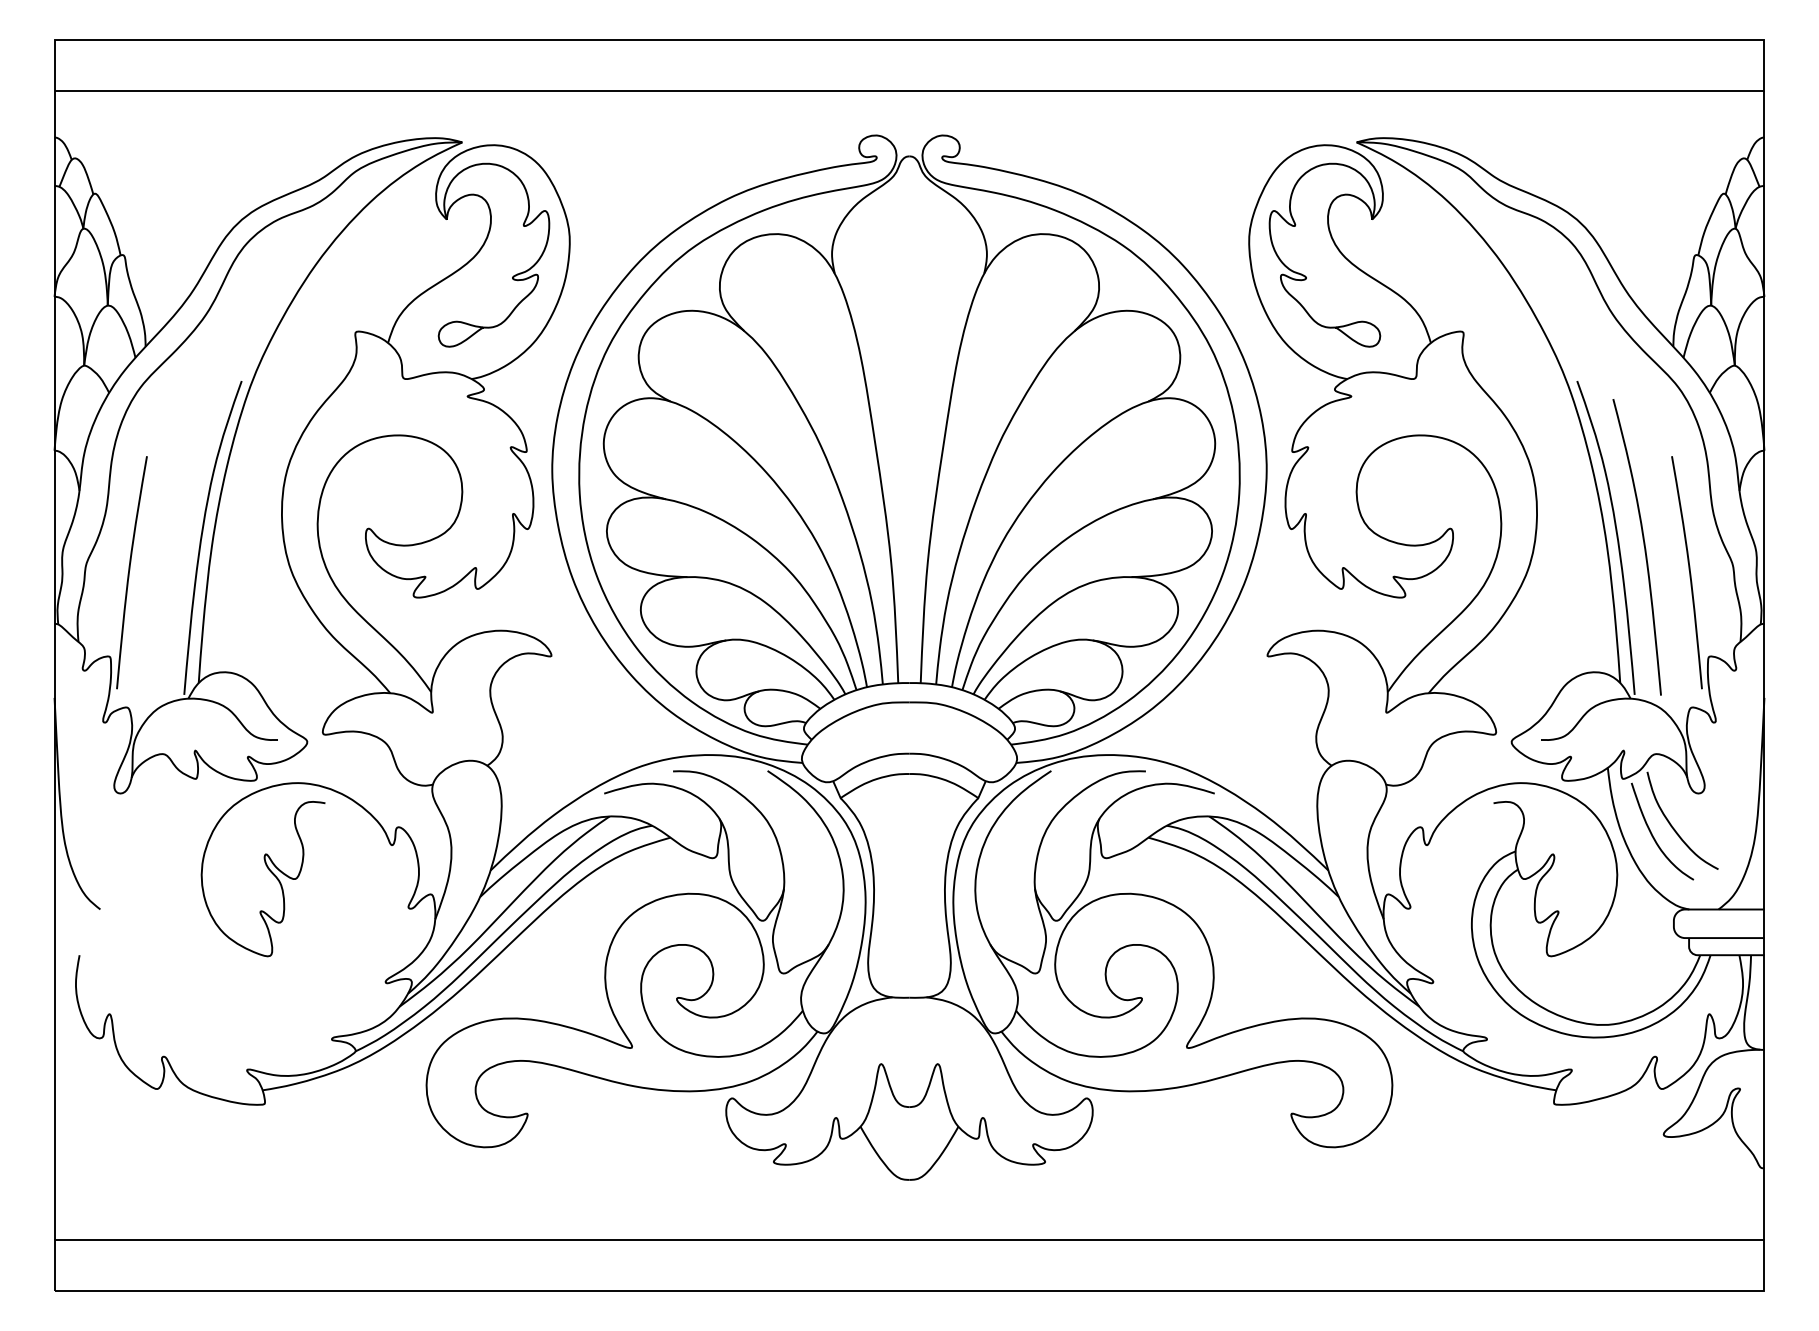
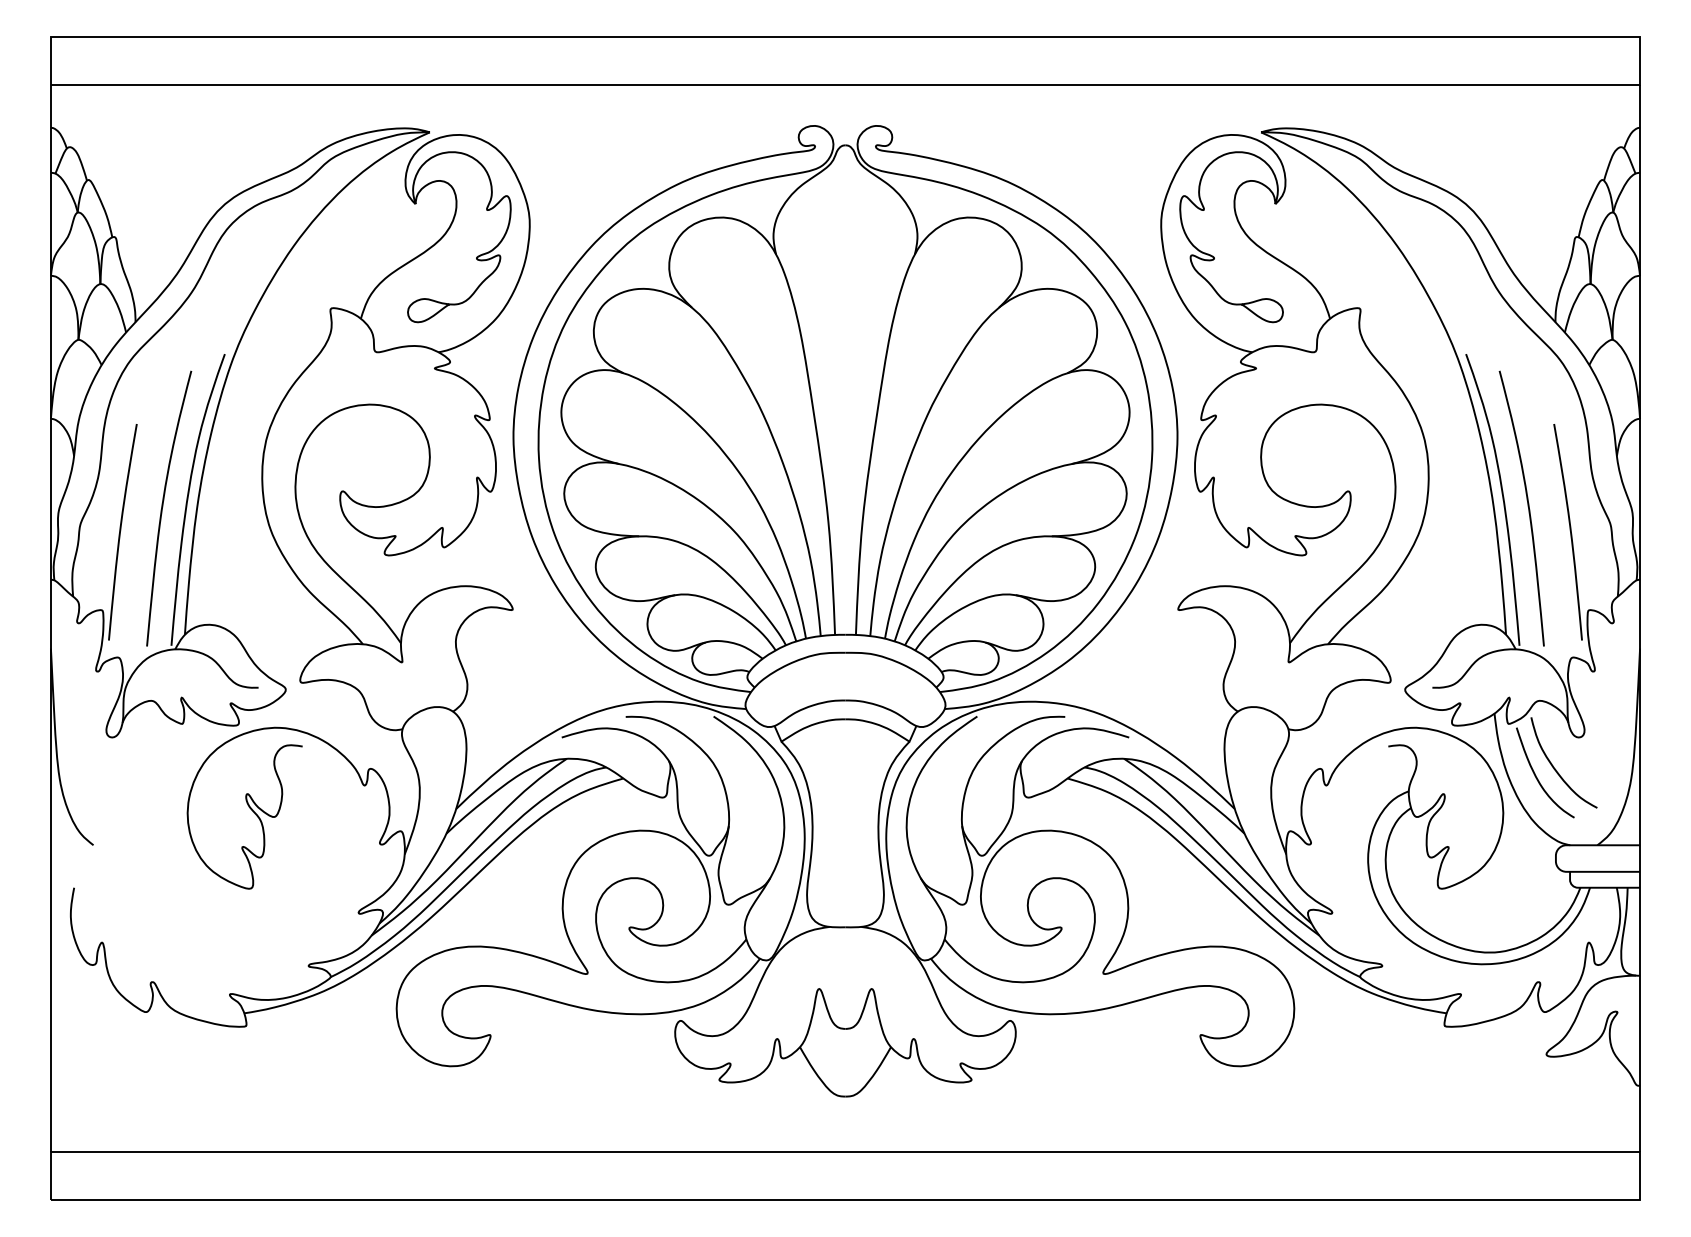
curve: (175, 546) -> (163, 507), added

